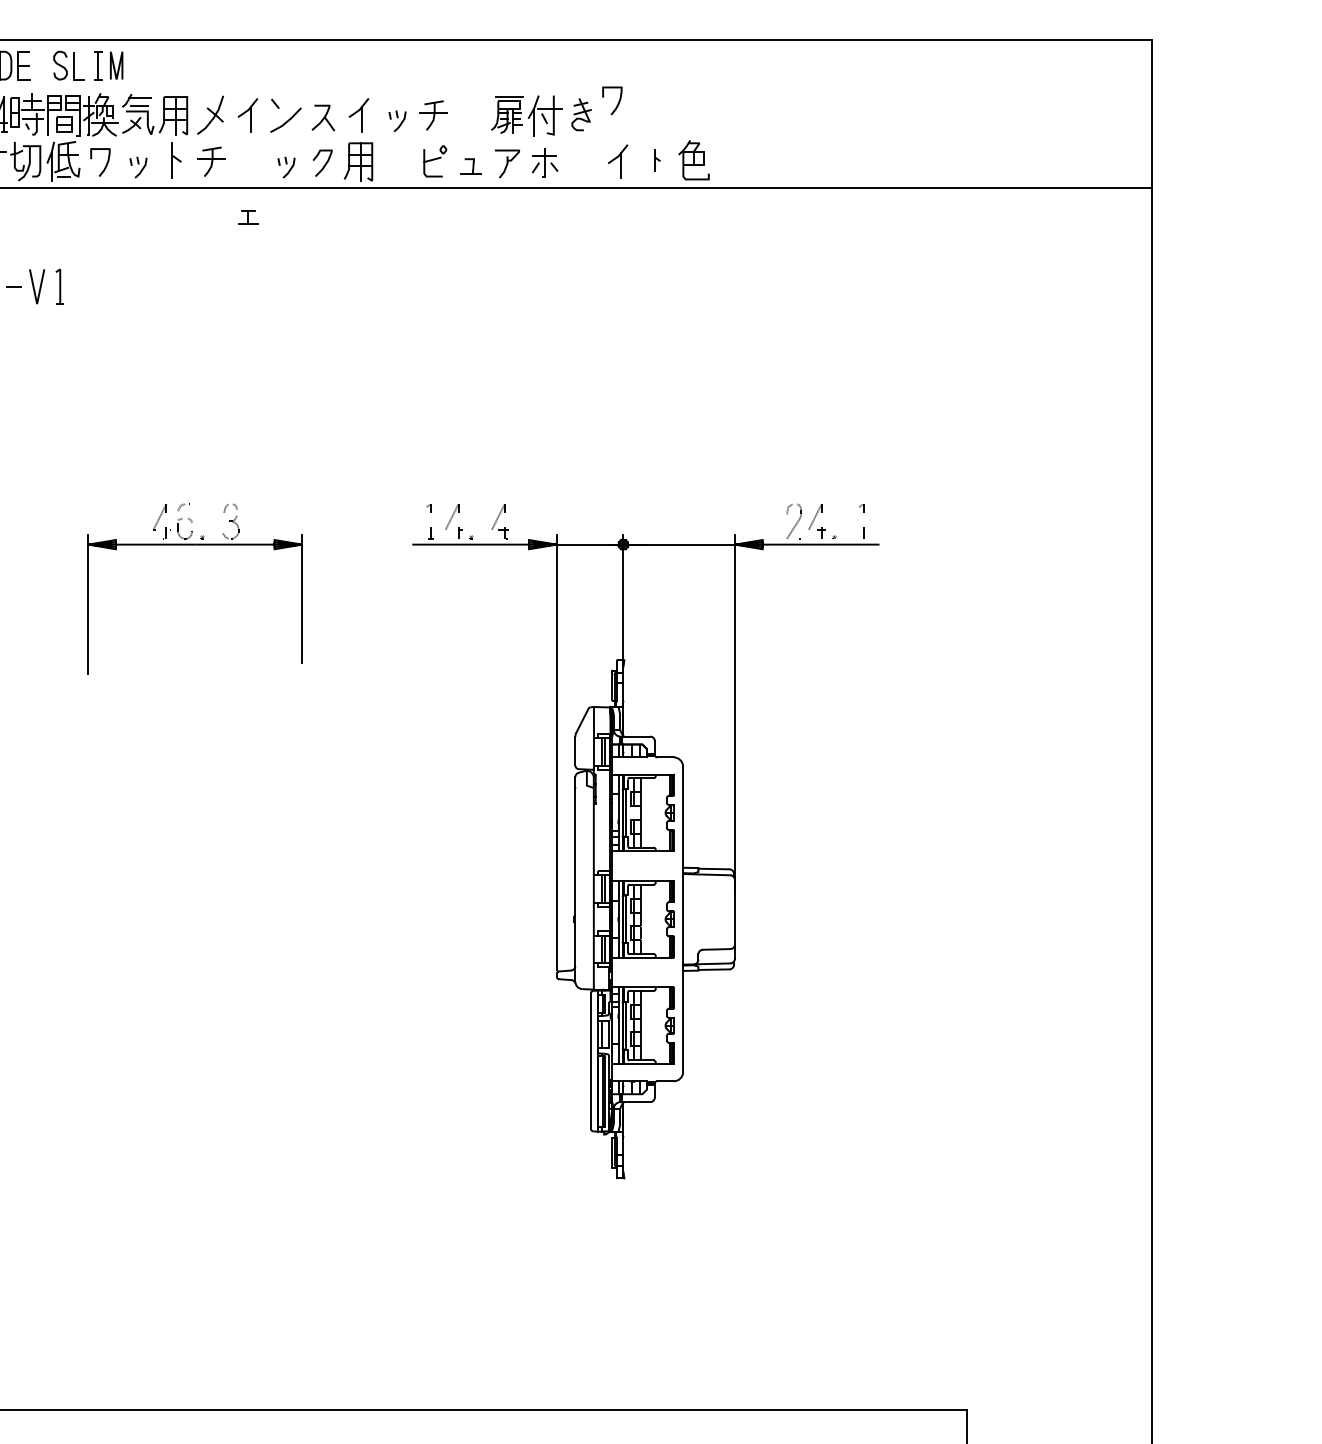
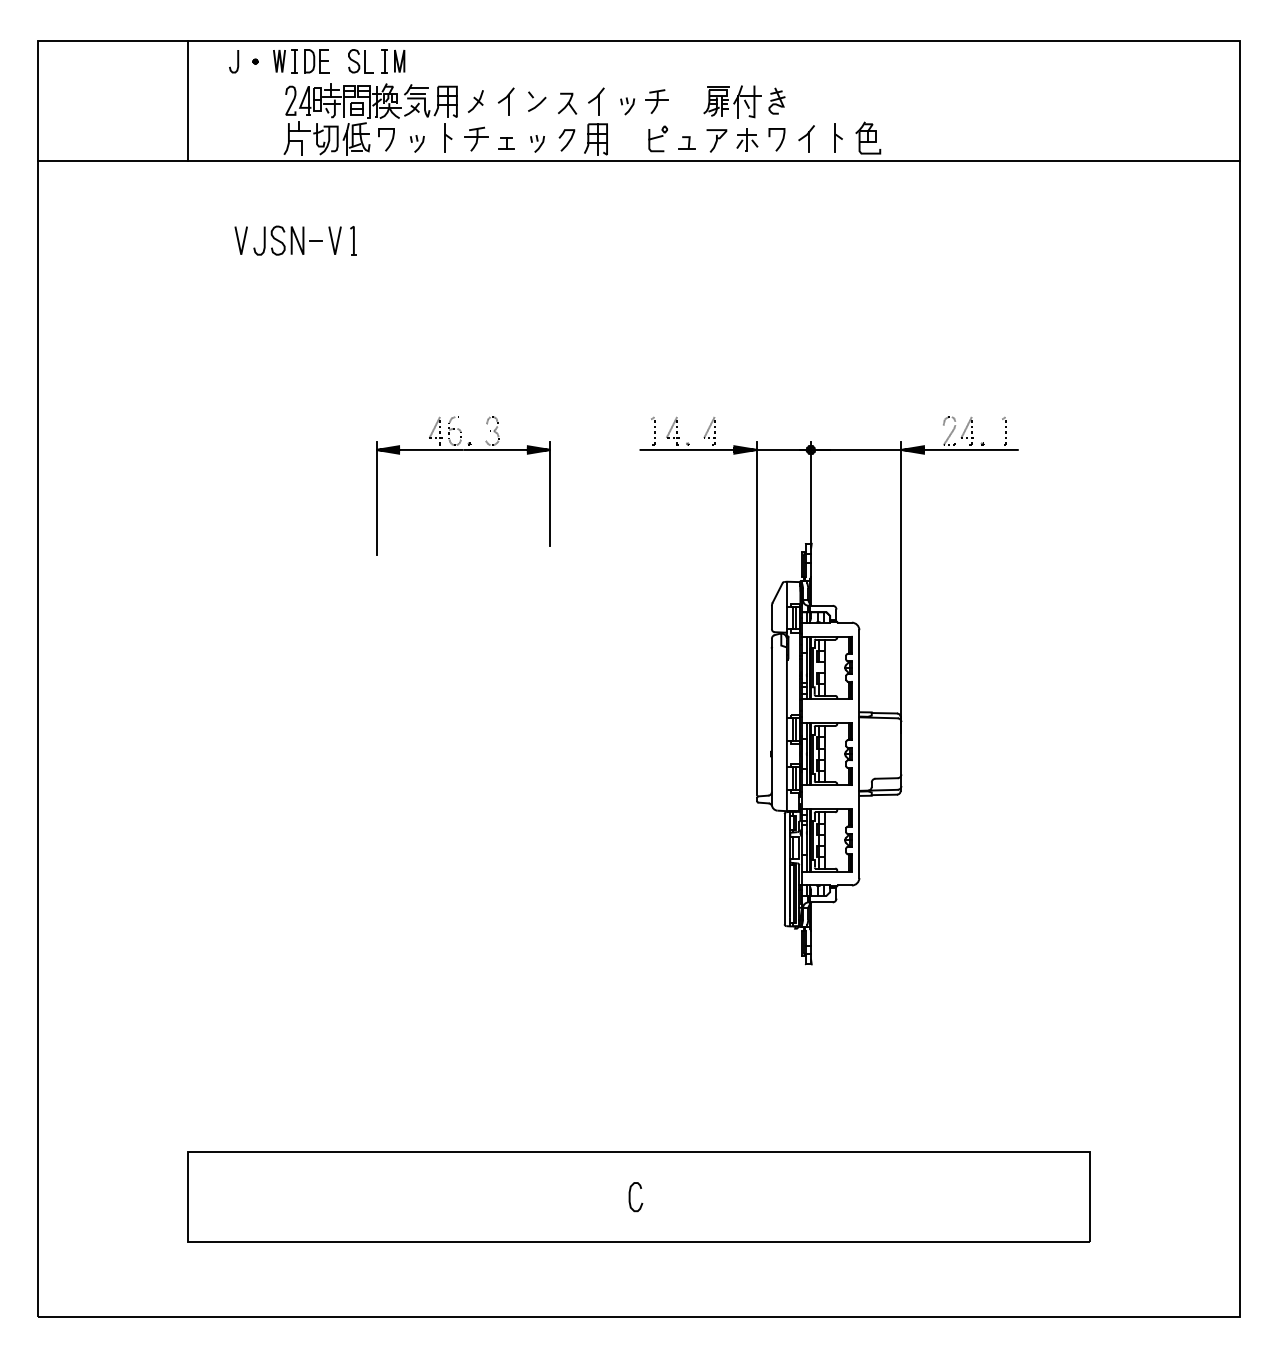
curve: (616, 104) -> (780, 142), moved
part: (210, 115) -> (475, 101), size x0.71
part: (286, 115) -> (537, 101), size x0.71
part: (657, 159) -> (838, 137), size x1.67
part: (248, 217) -> (506, 143), moved

